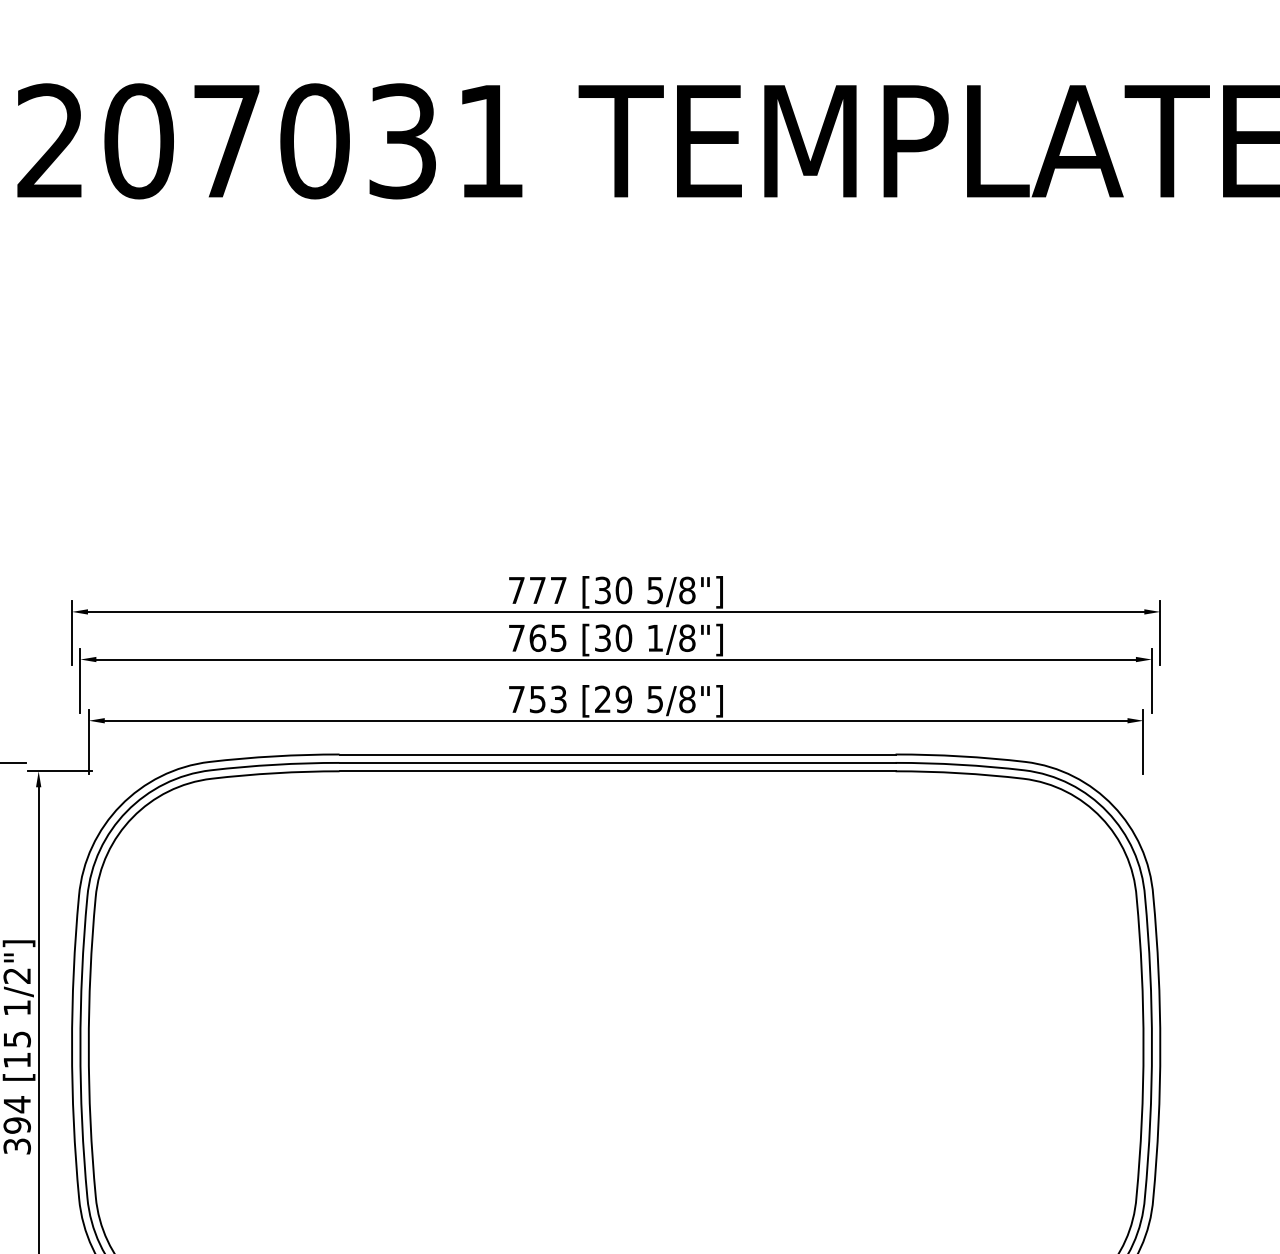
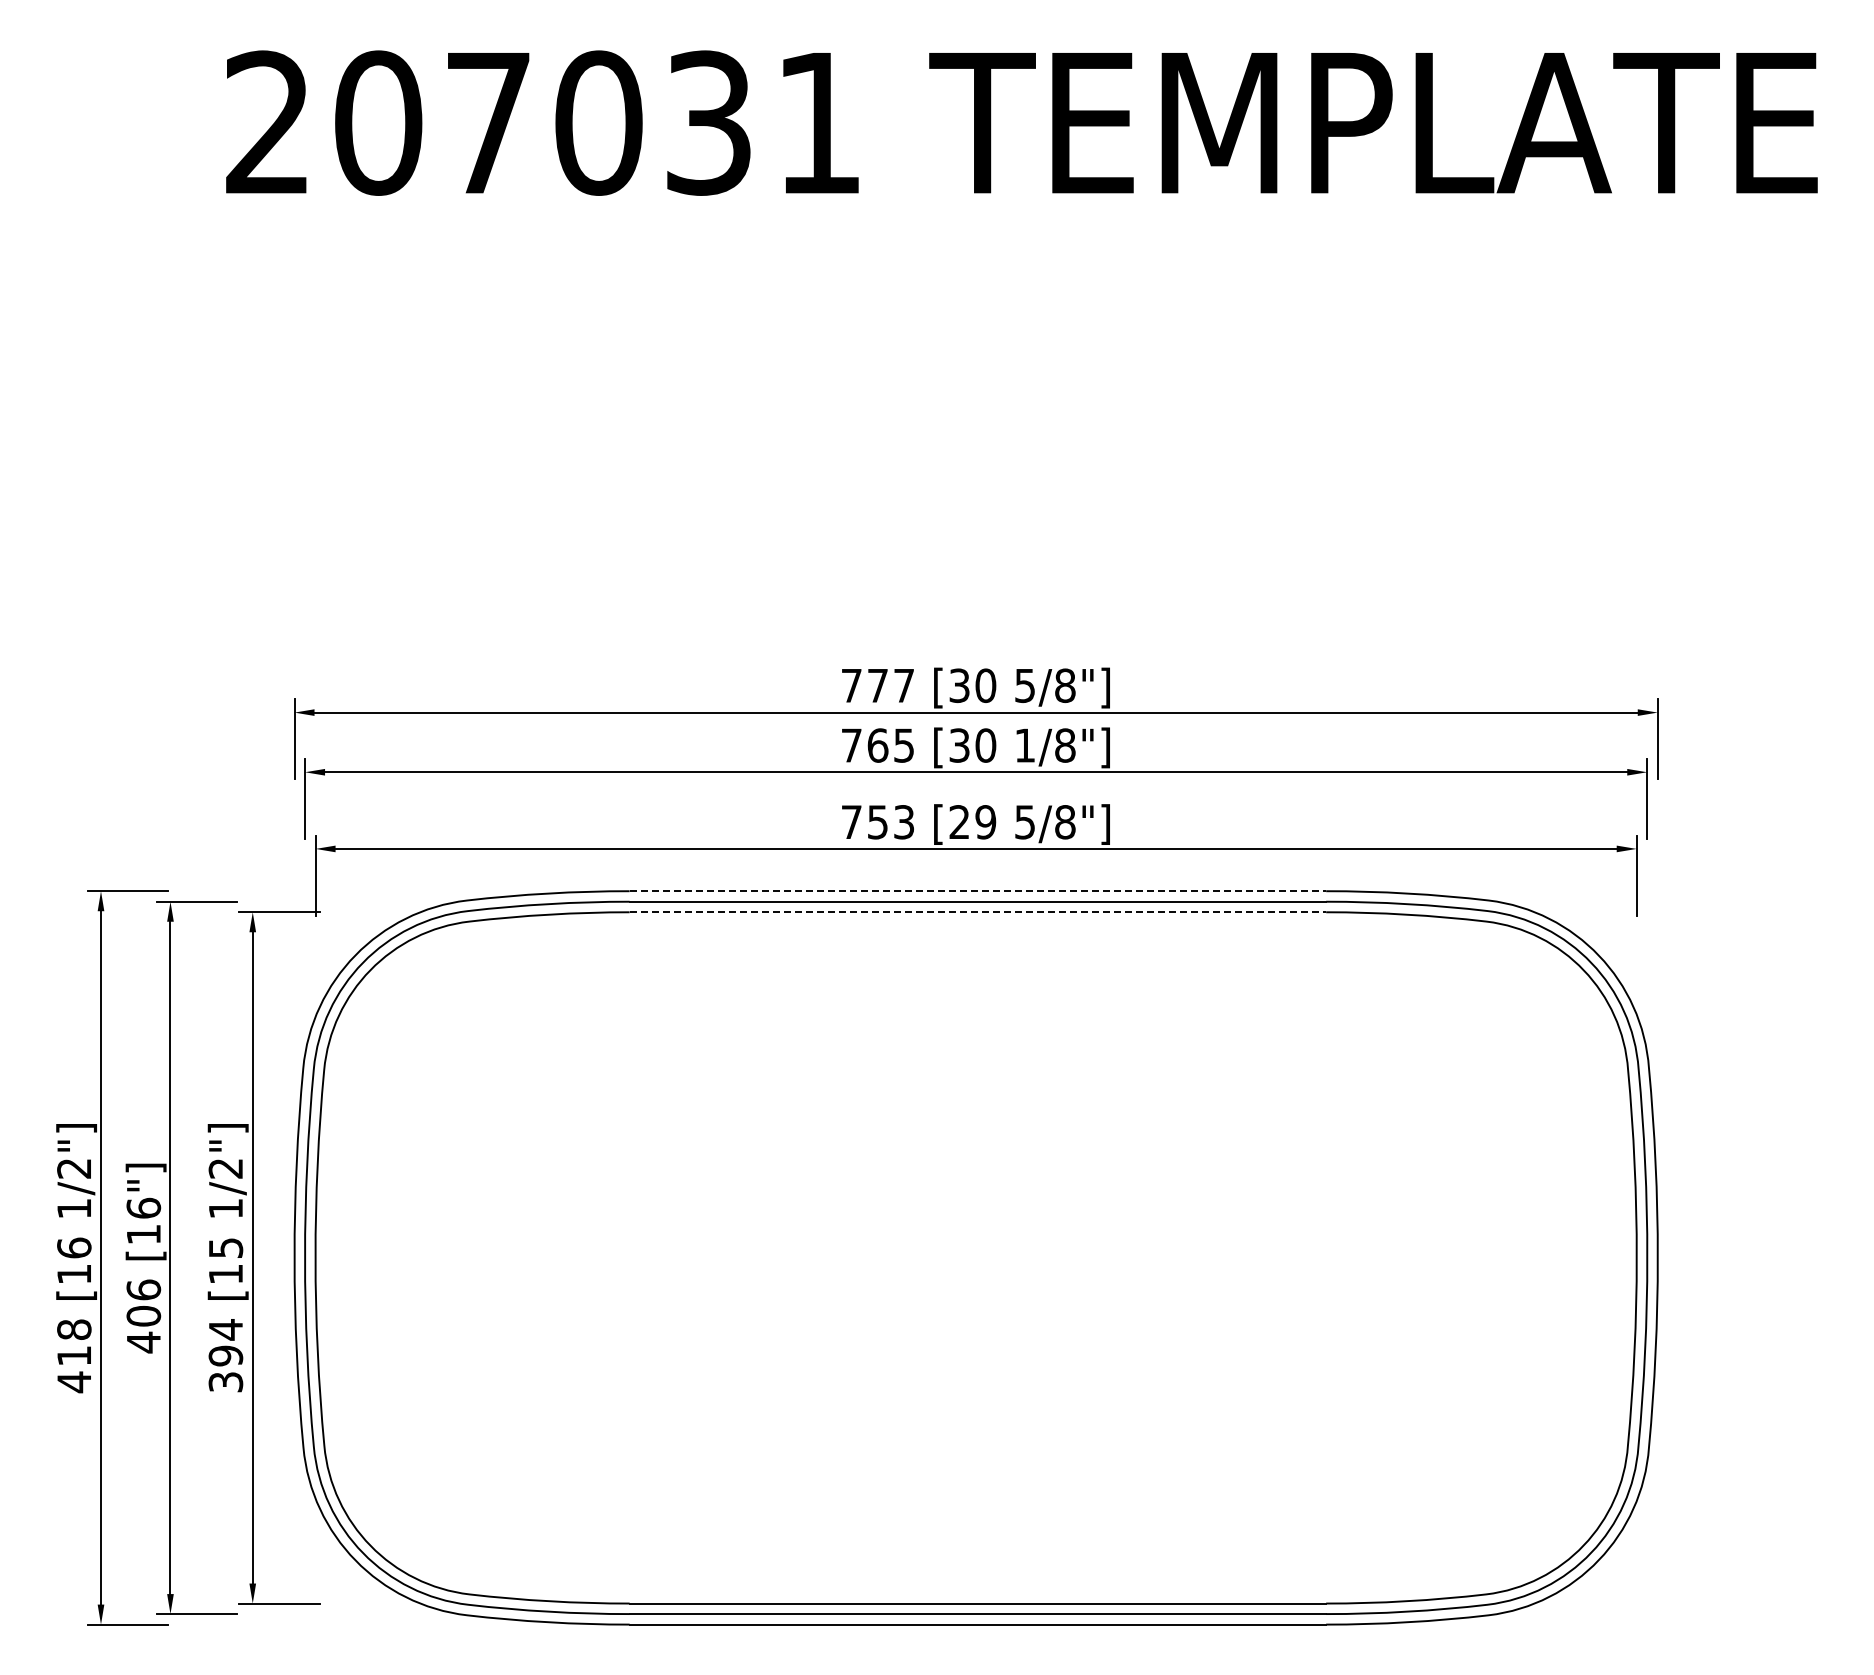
line: (618, 754) -> (978, 891), solid -> dashed
line: (618, 771) -> (978, 912), solid -> dashed

